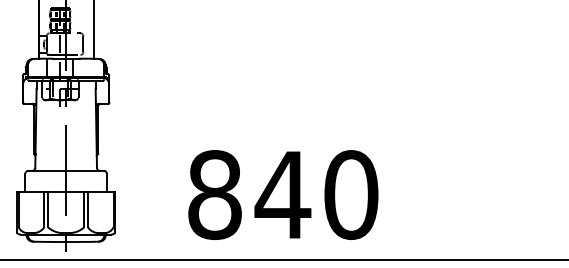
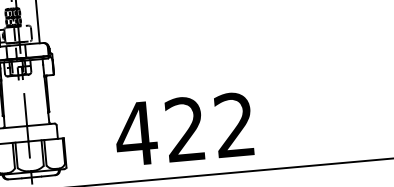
text: (282, 195) -> (185, 129), 840 -> 422

